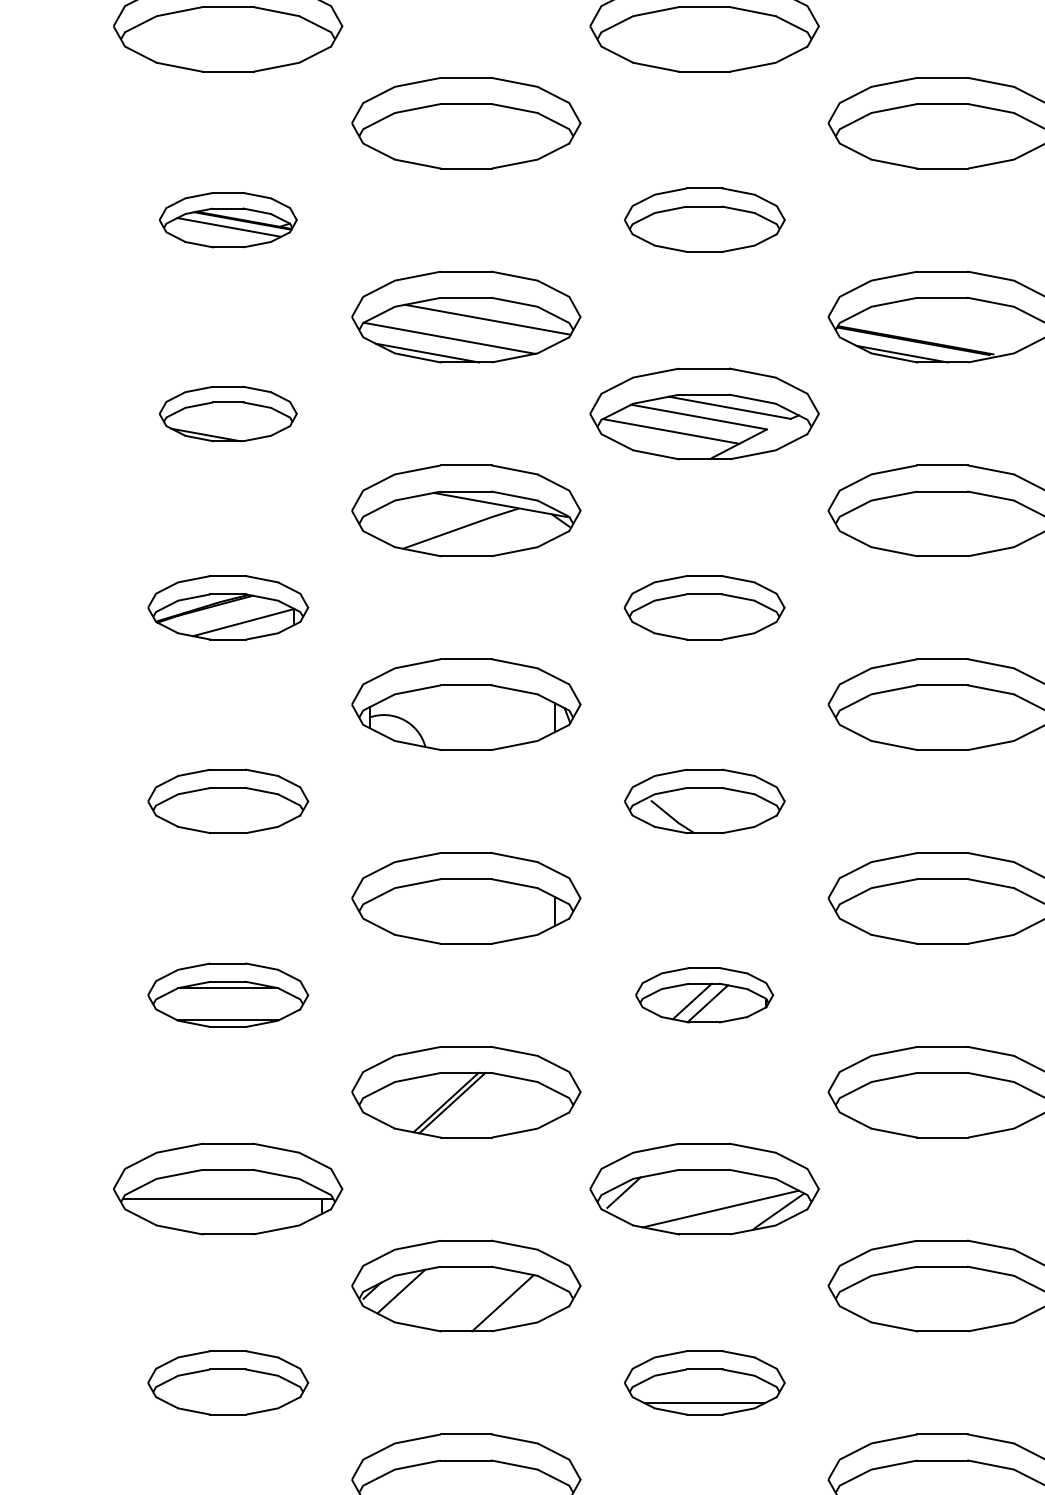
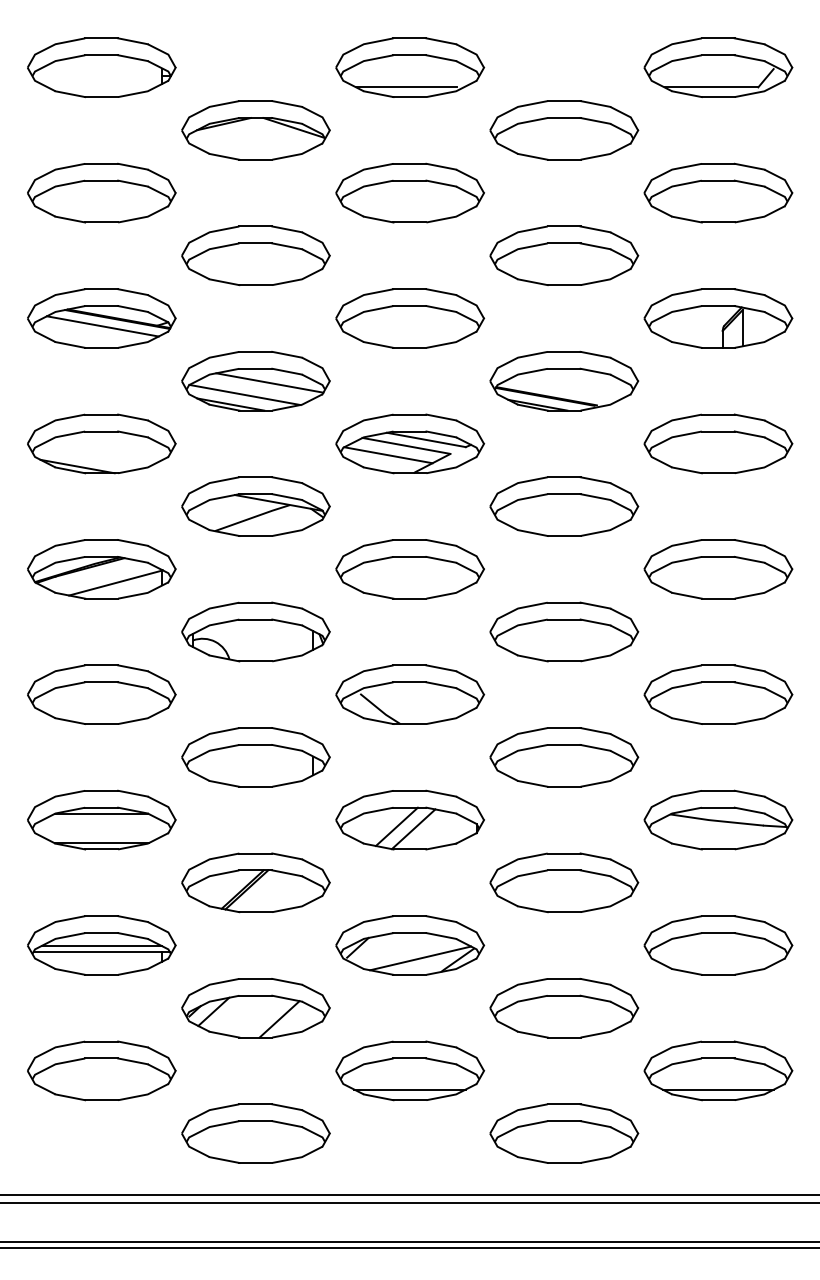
part: (227, 220) -> (101, 318), size x1.67
part: (705, 220) -> (410, 318), size x1.43
part: (227, 413) -> (101, 443), size x1.67
part: (227, 608) -> (101, 569), size x1.43
part: (703, 608) -> (409, 569), size x1.43
part: (227, 801) -> (101, 694), size x1.43
part: (705, 801) -> (410, 694), size x1.43
part: (227, 994) -> (101, 819), size x1.43
part: (703, 994) -> (409, 819), size x1.67
line: (227, 1190) -> (101, 946), added
part: (227, 1382) -> (101, 1070), size x1.43
part: (705, 1382) -> (410, 1070), size x1.43

